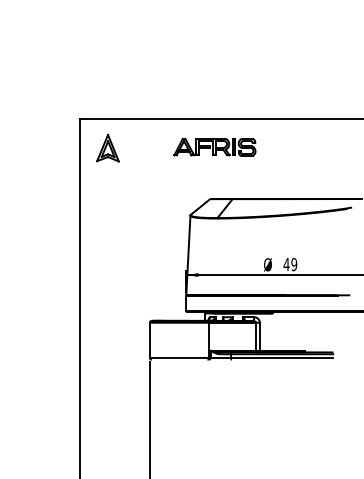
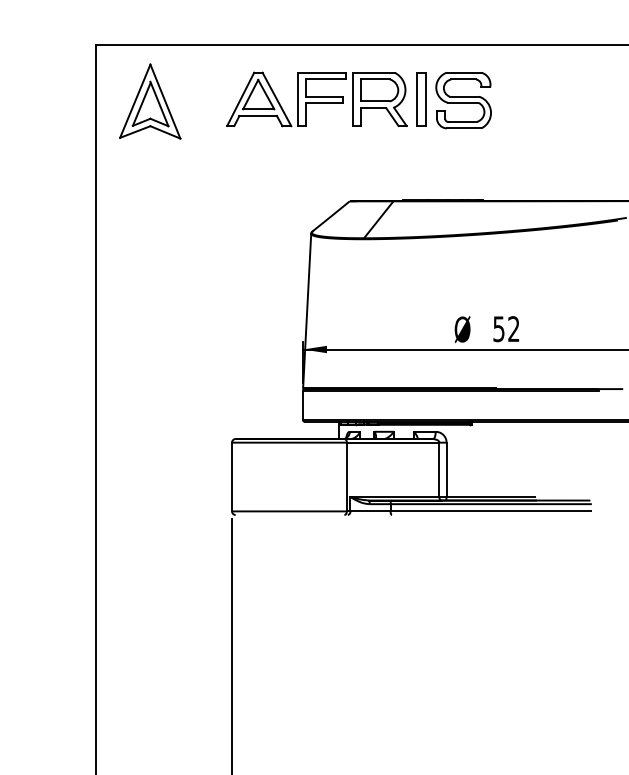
part: (214, 147) -> (358, 100), size x1.67
part: (107, 148) -> (149, 102), size x1.43
text: (290, 264) -> (506, 328), 49 -> 52

